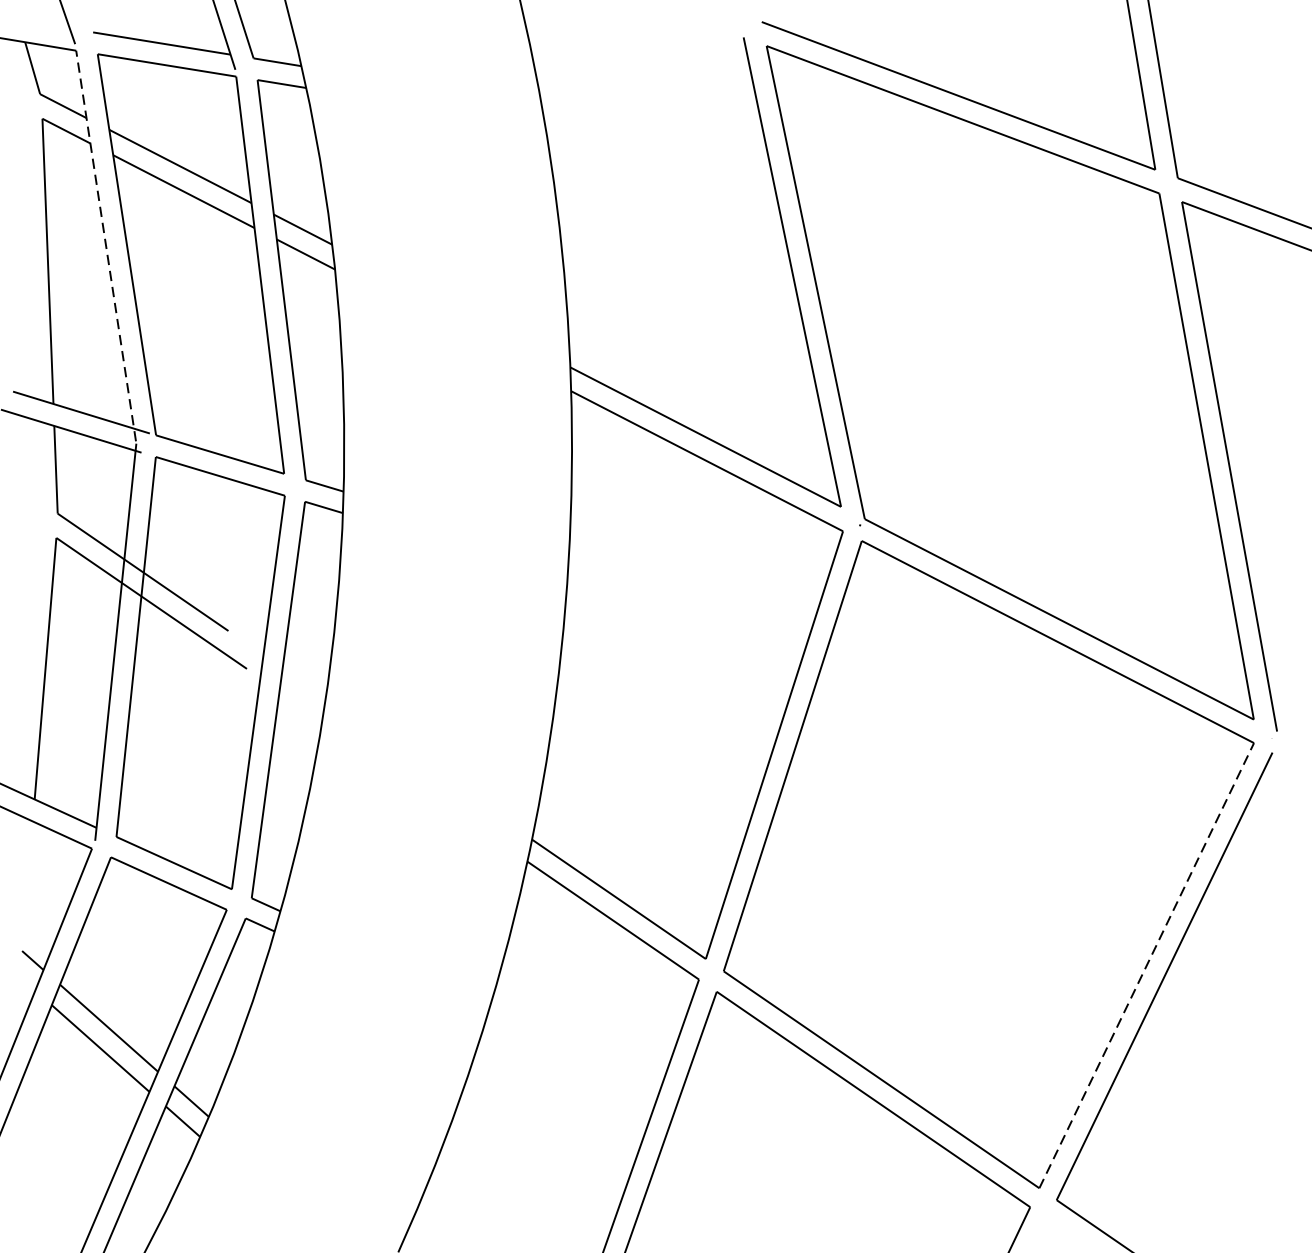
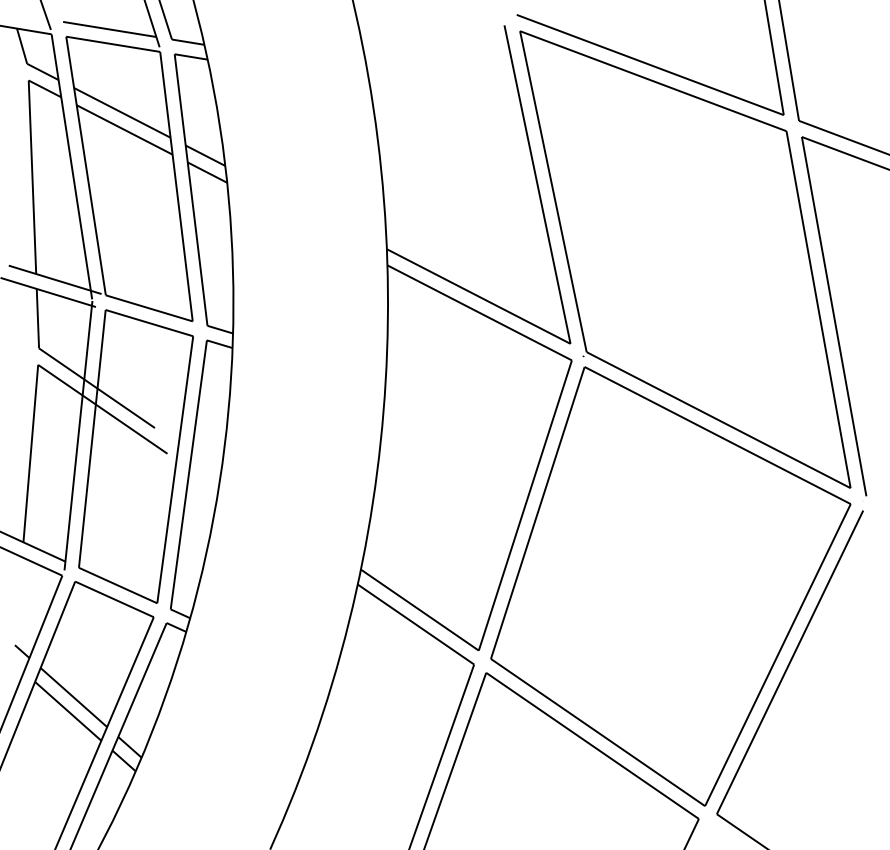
line: (105, 245) -> (71, 166), dashed -> solid
line: (1146, 966) -> (777, 655), dashed -> solid

